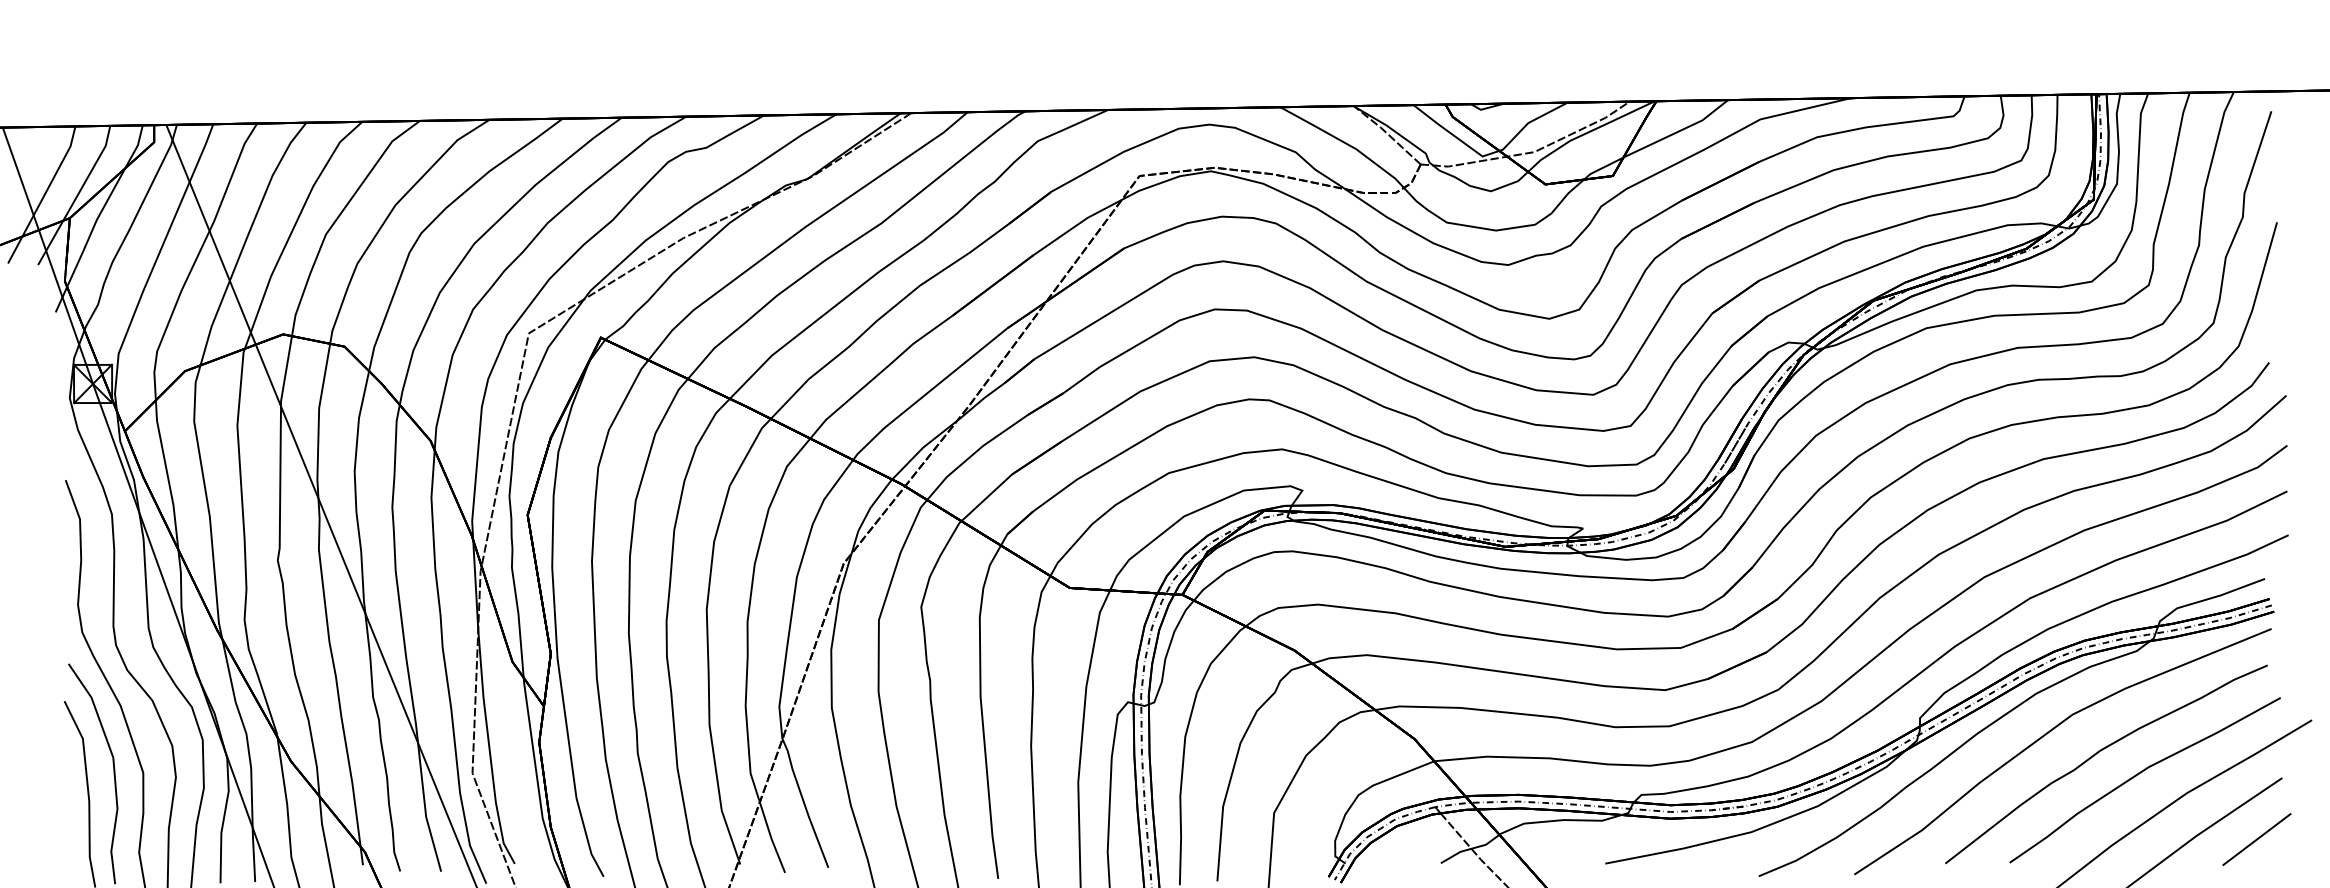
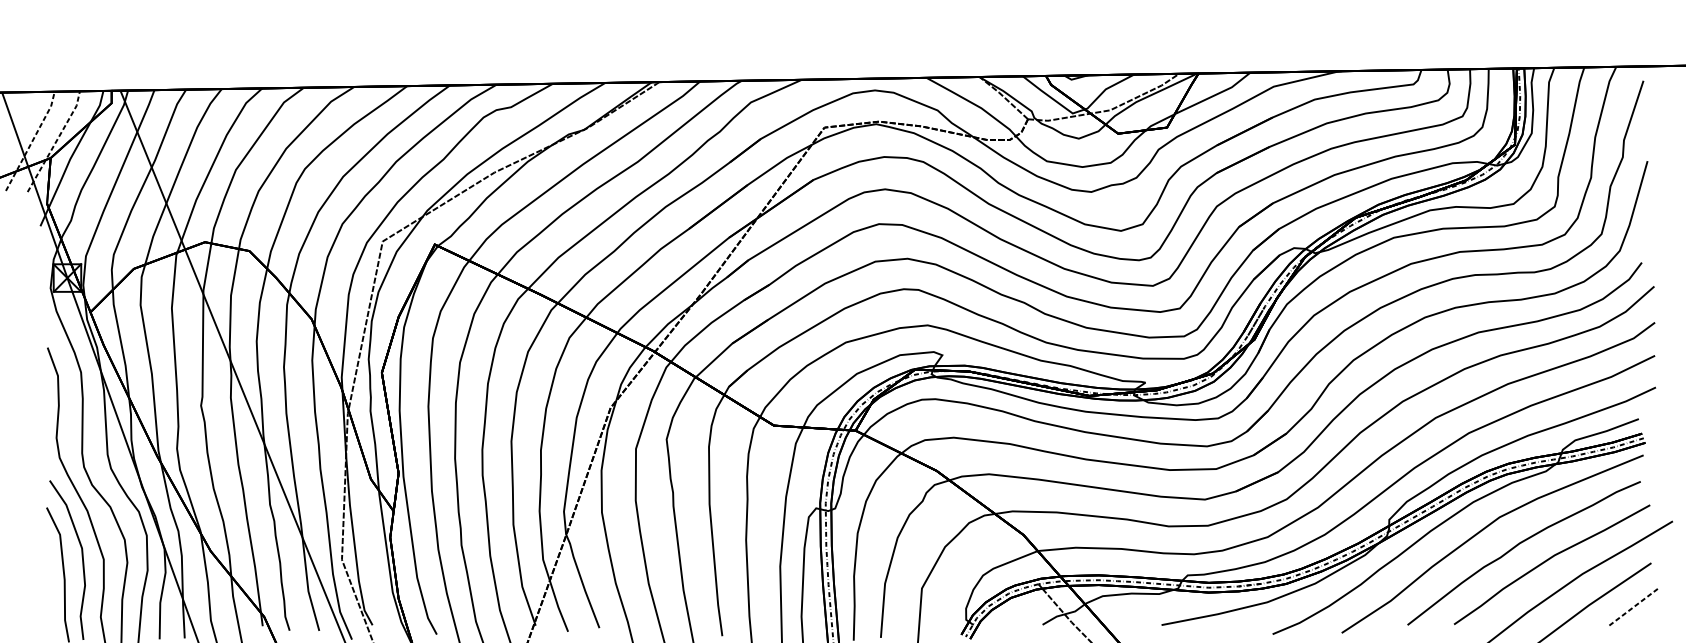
line: (44, 194) -> (32, 140), solid -> dashed
line: (77, 195) -> (56, 141), solid -> dashed
line: (2256, 839) -> (1632, 607), solid -> dashed

